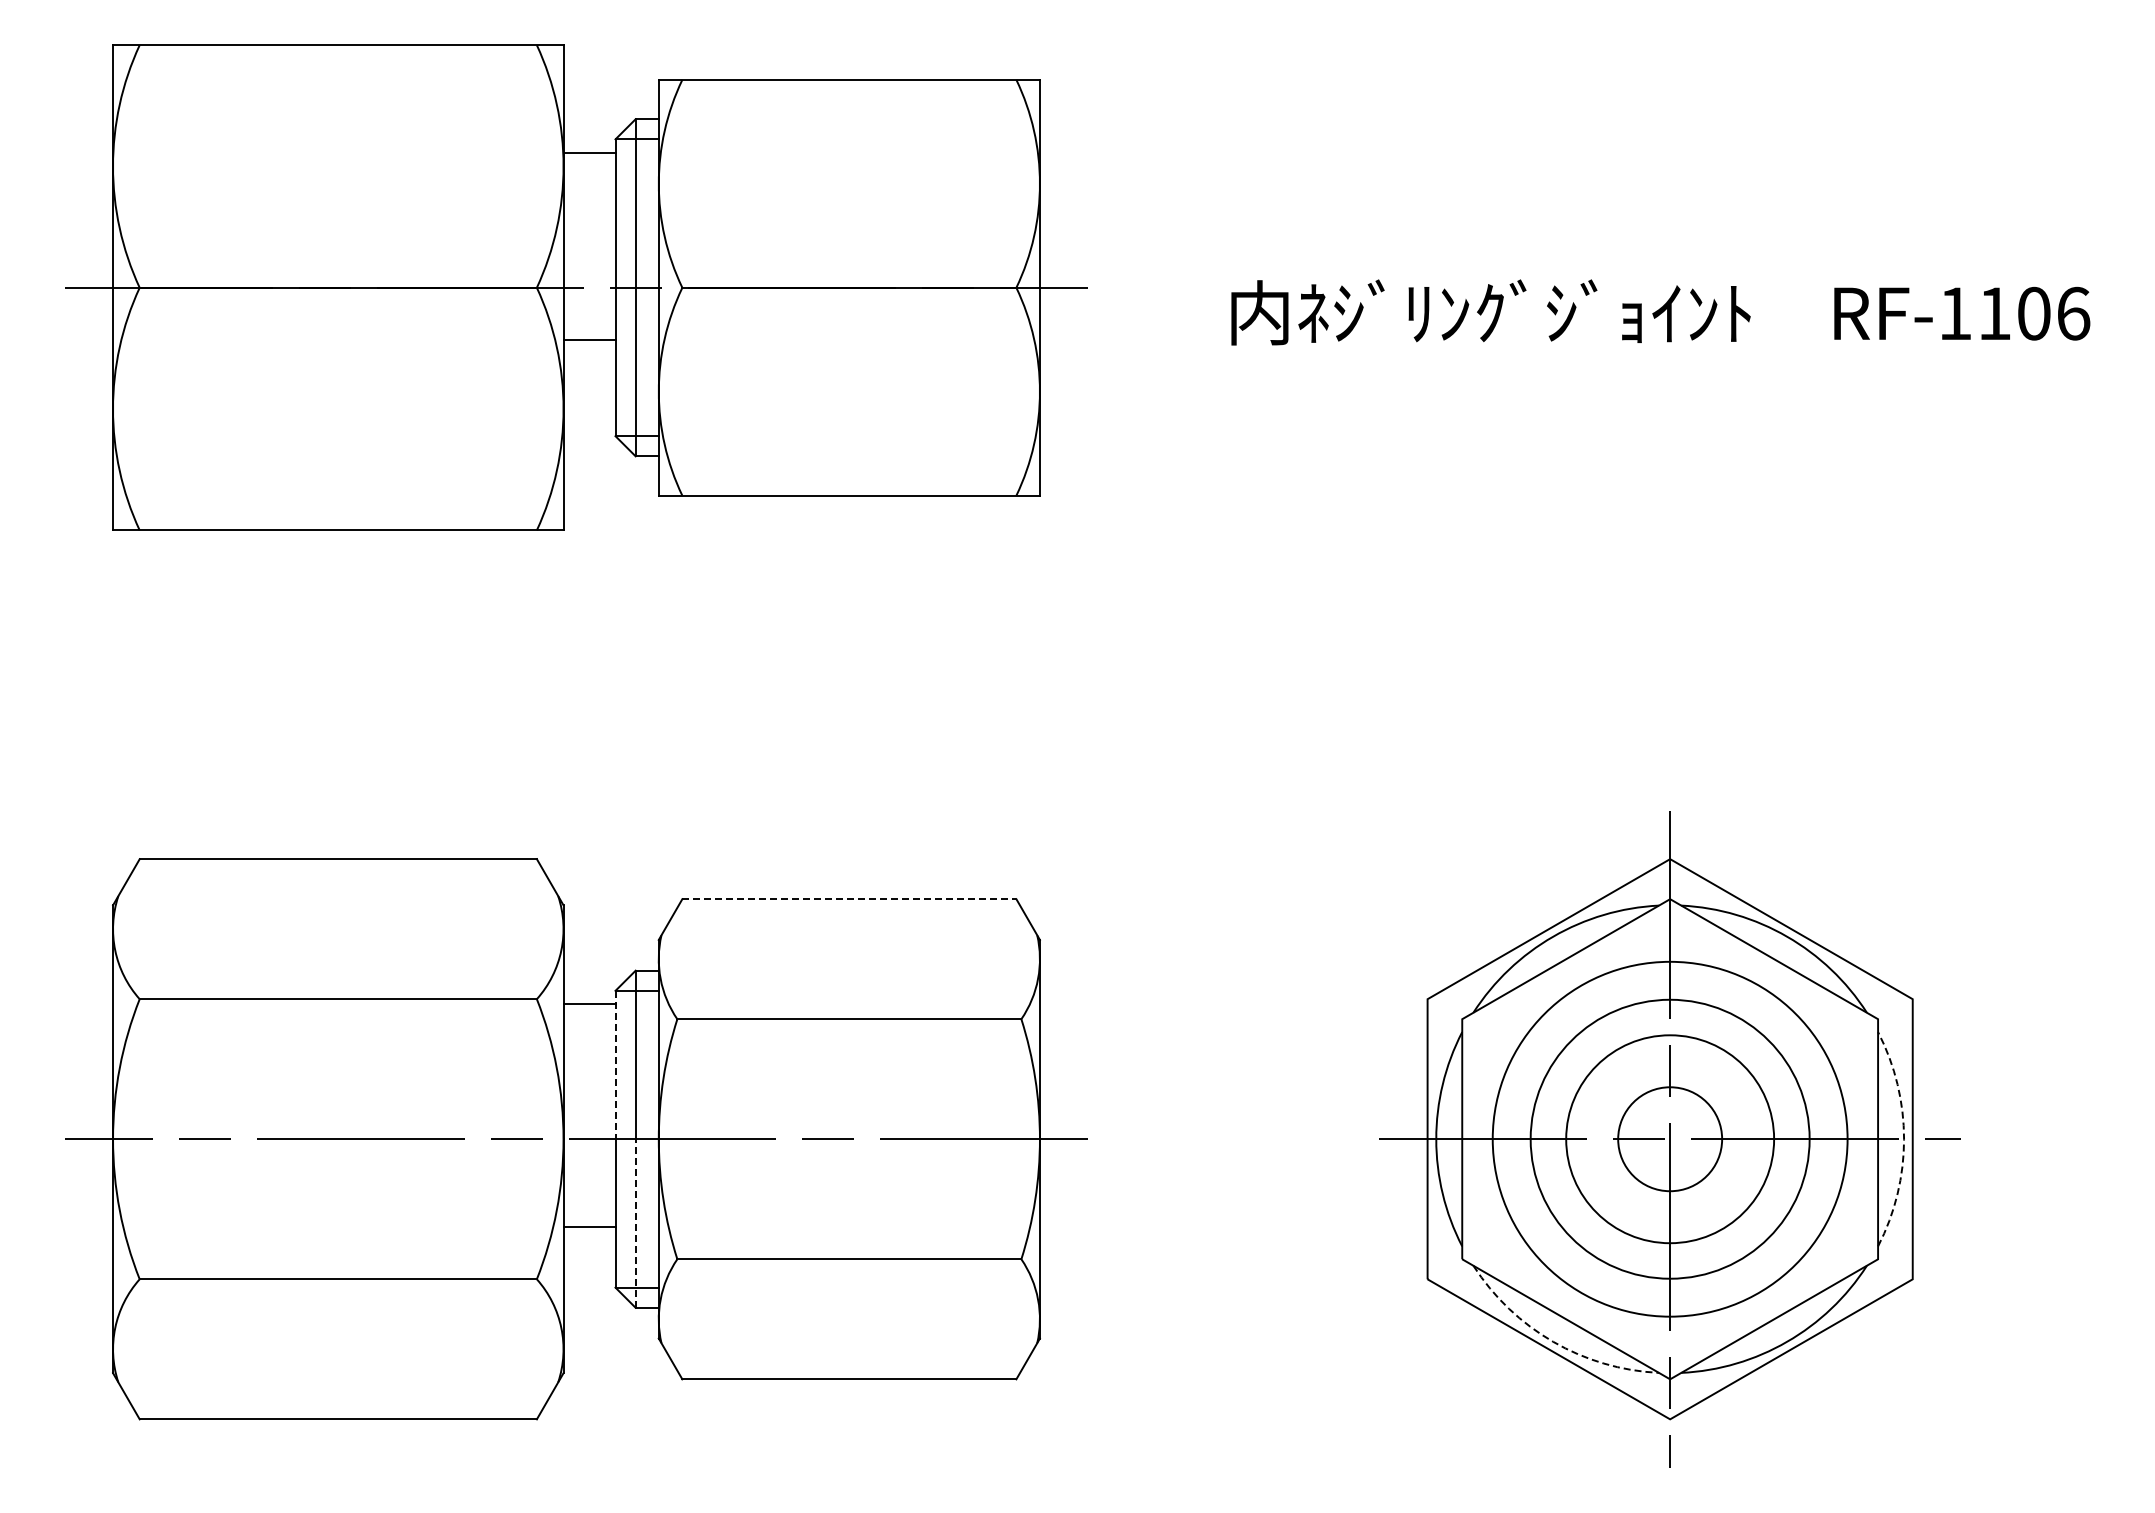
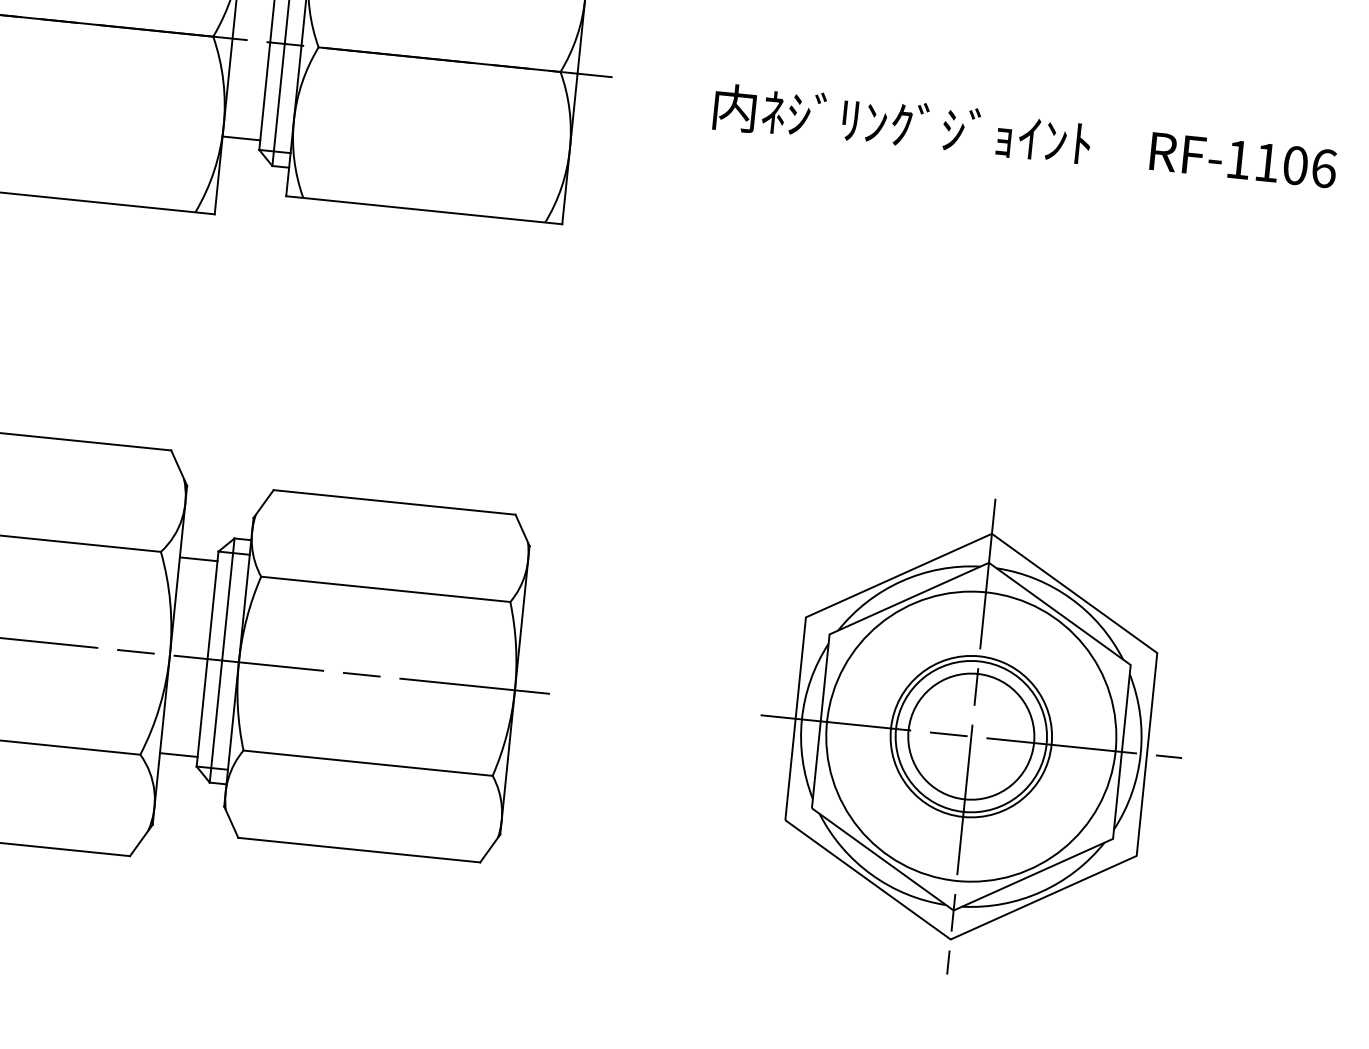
line: (589, 339) -> (241, 138), moved
line: (849, 899) -> (394, 502), dashed -> solid
line: (615, 1065) -> (212, 605), dashed -> solid
circle: (1669, 1138) -> (970, 736), size x1.67
circle: (1669, 1139) -> (970, 736), size x1.43
circle: (1670, 1139) -> (971, 736), size x0.62
arc: (1904, 1139) -> (1141, 754), dashed -> solid
line: (635, 1223) -> (215, 721), dashed -> solid
line: (589, 1227) -> (178, 755), moved
arc: (1553, 1341) -> (871, 874), dashed -> solid

